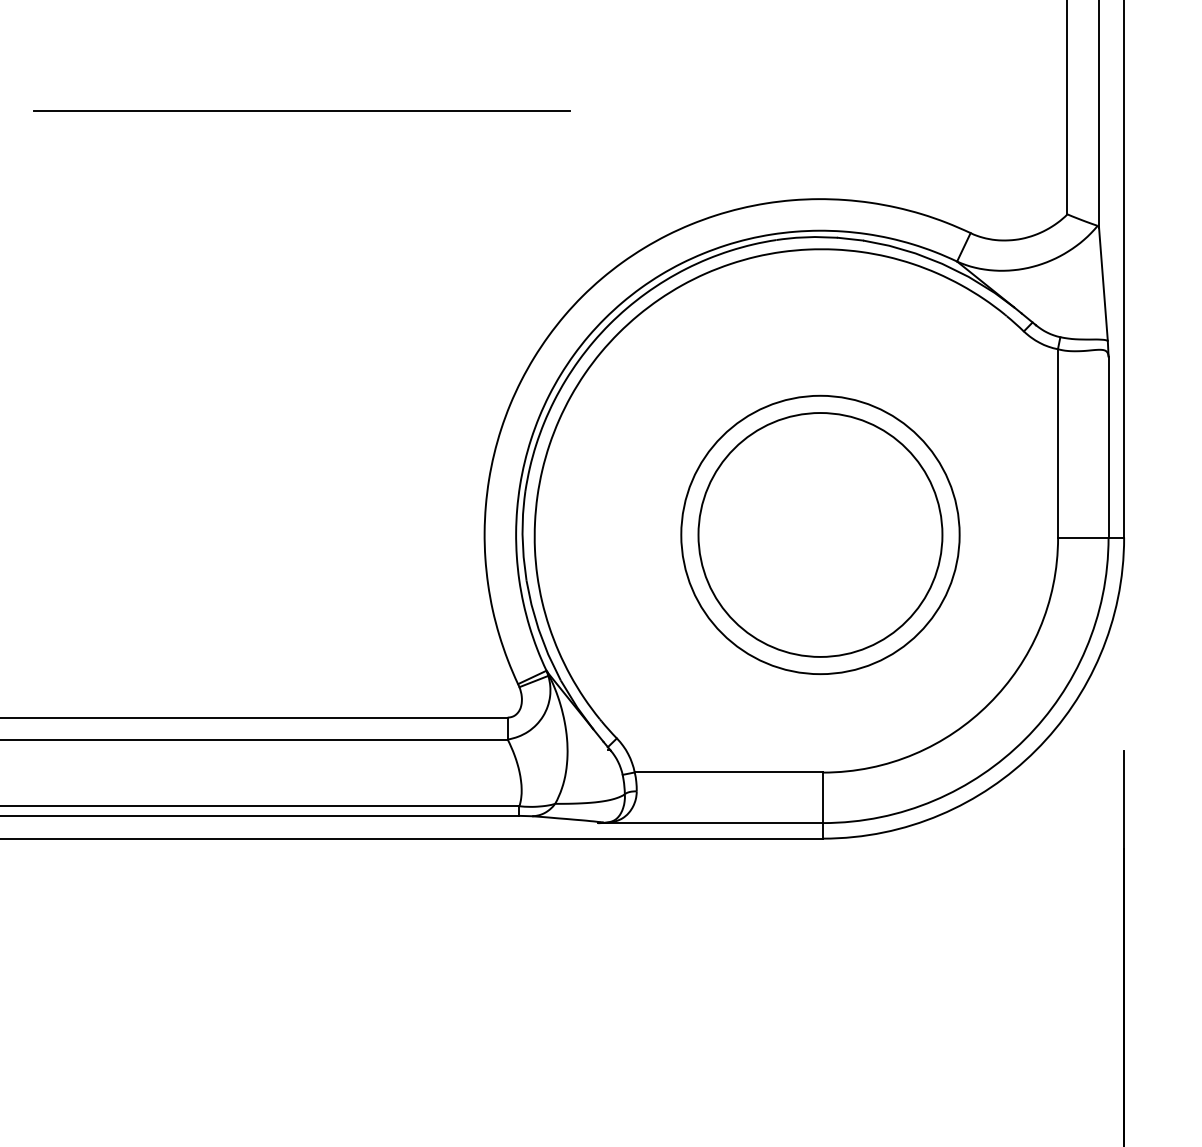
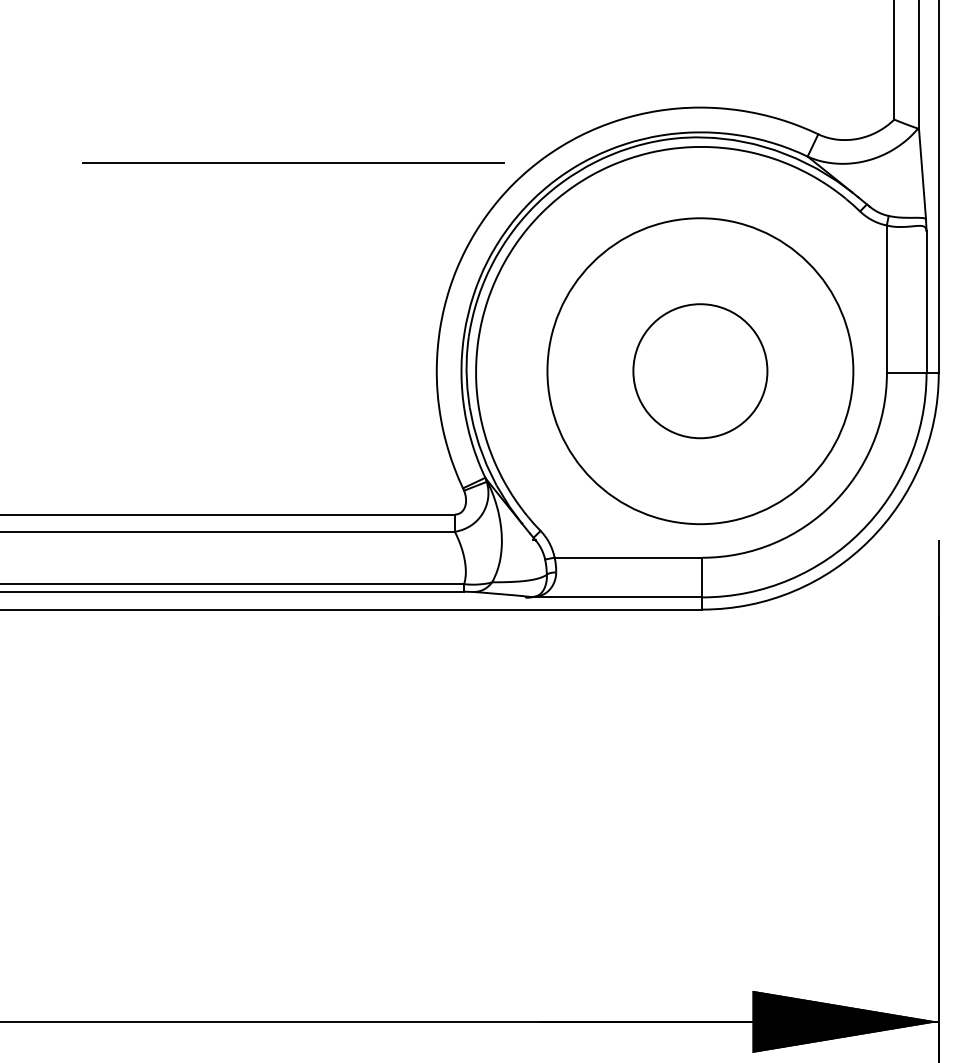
line: (302, 111) -> (293, 162), moved
circle: (820, 534) -> (700, 370), size x0.7
circle: (820, 534) -> (700, 370), size x1.4

